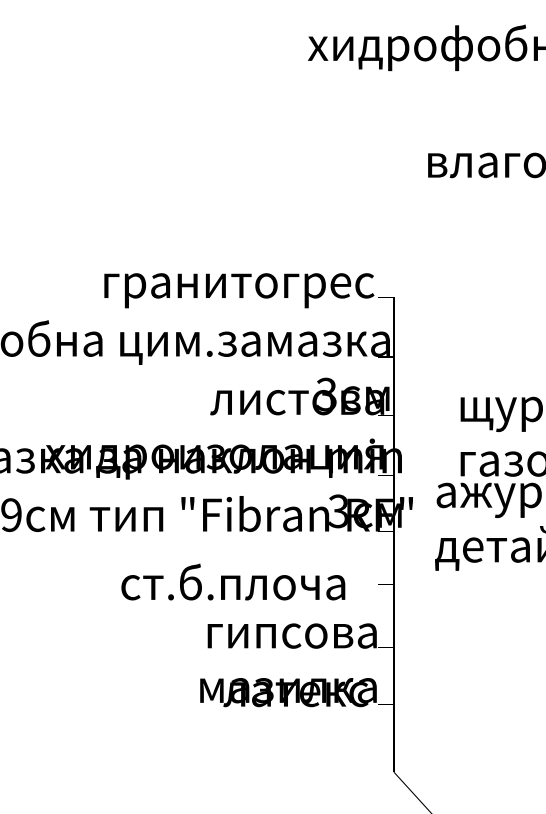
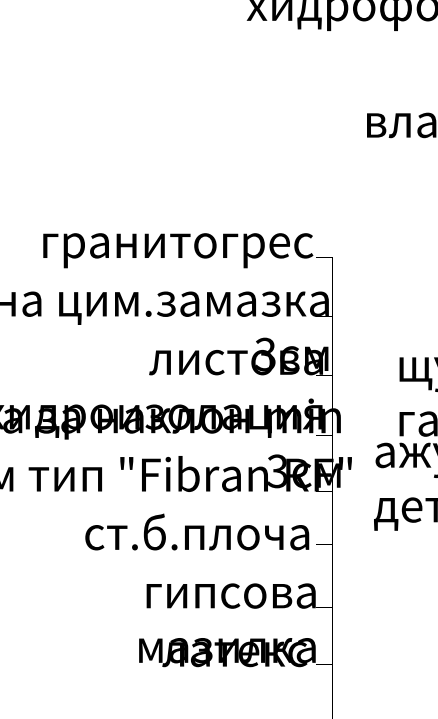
text: (233, 581) -> (197, 531), moved

